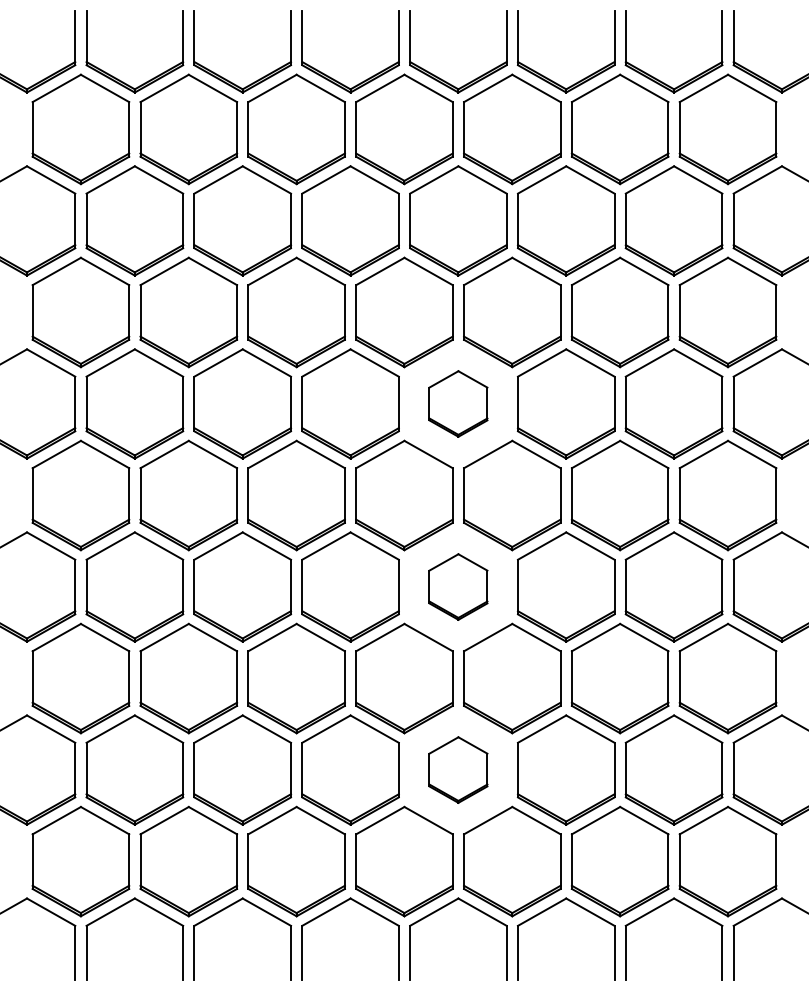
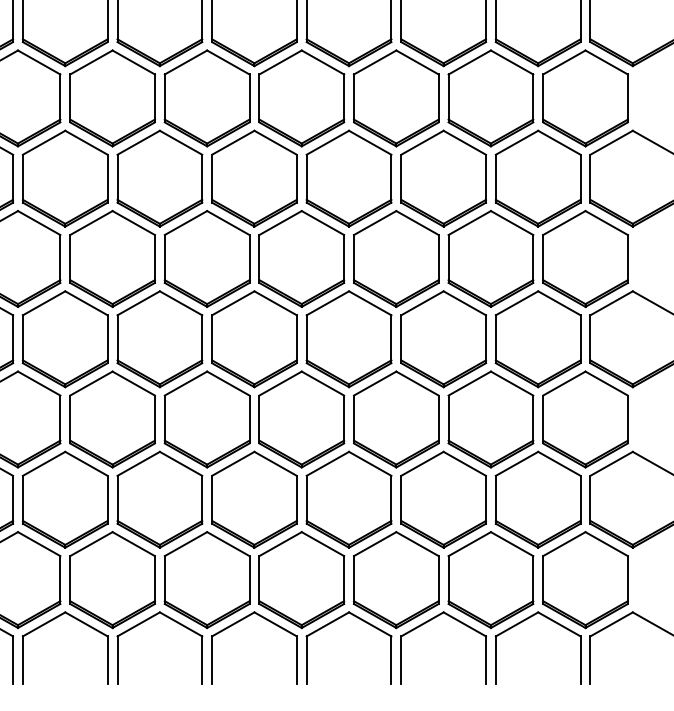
part: (458, 403) -> (349, 178), size x1.67
part: (458, 586) -> (349, 338), size x1.67
part: (458, 769) -> (349, 499), size x1.67

